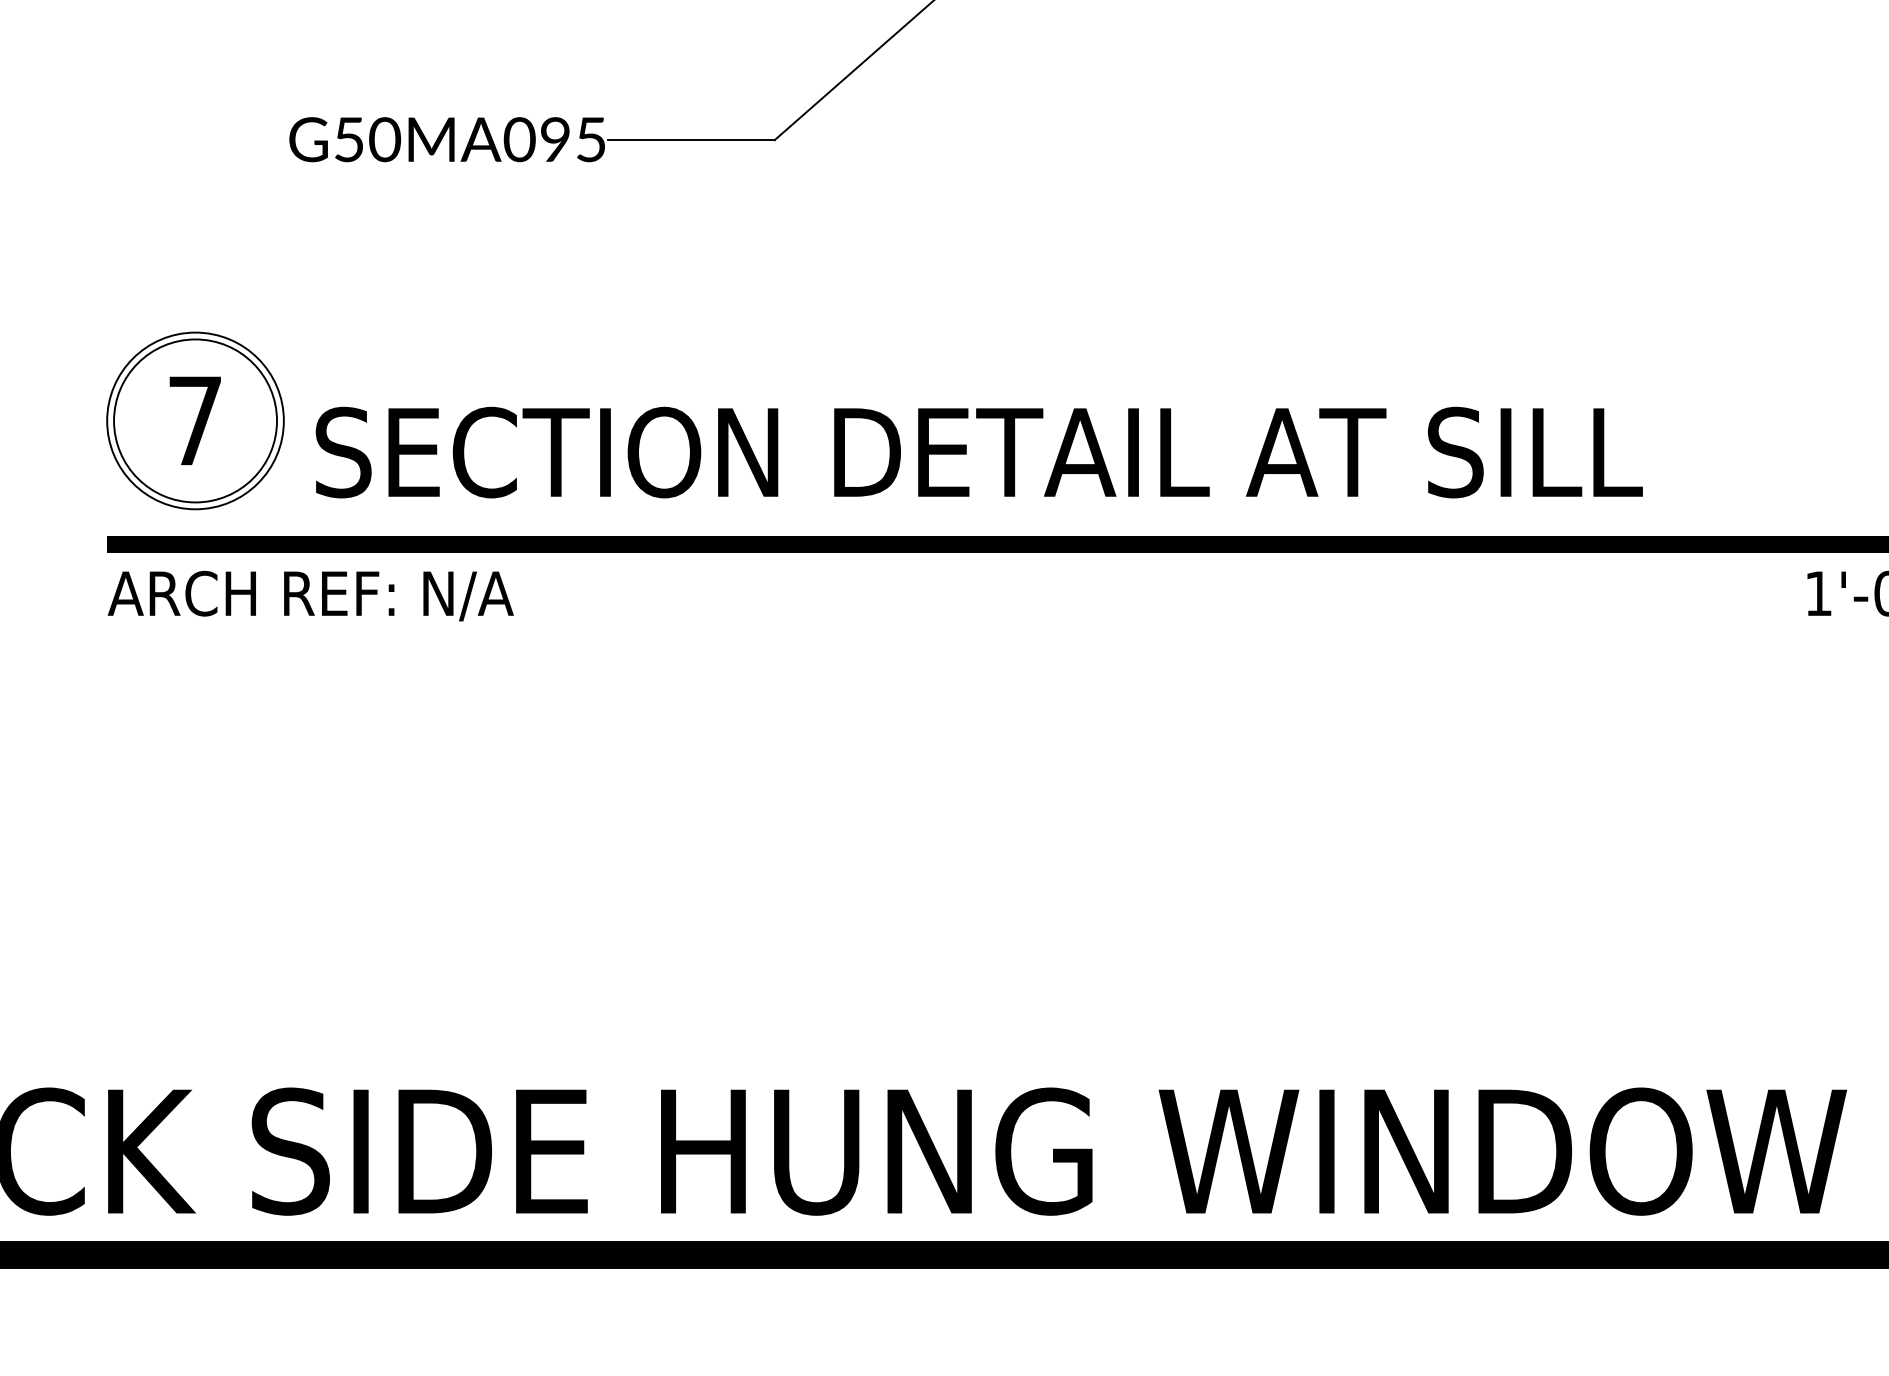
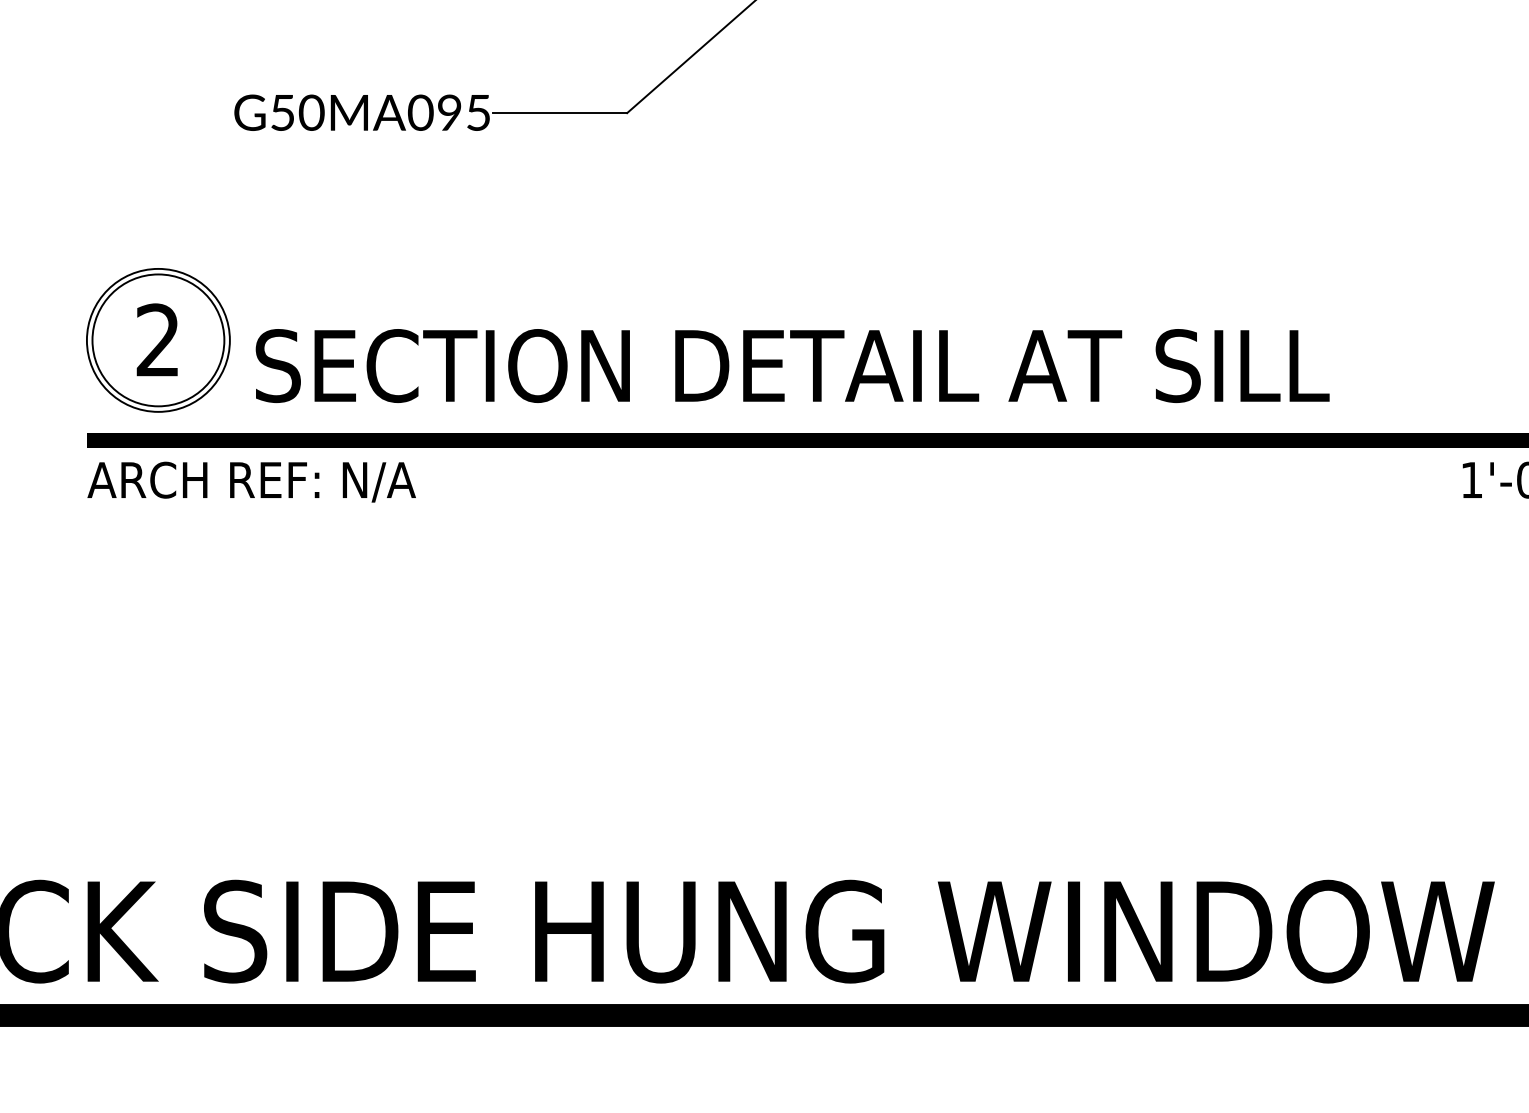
text: (194, 420) -> (157, 340), 7 -> 2

